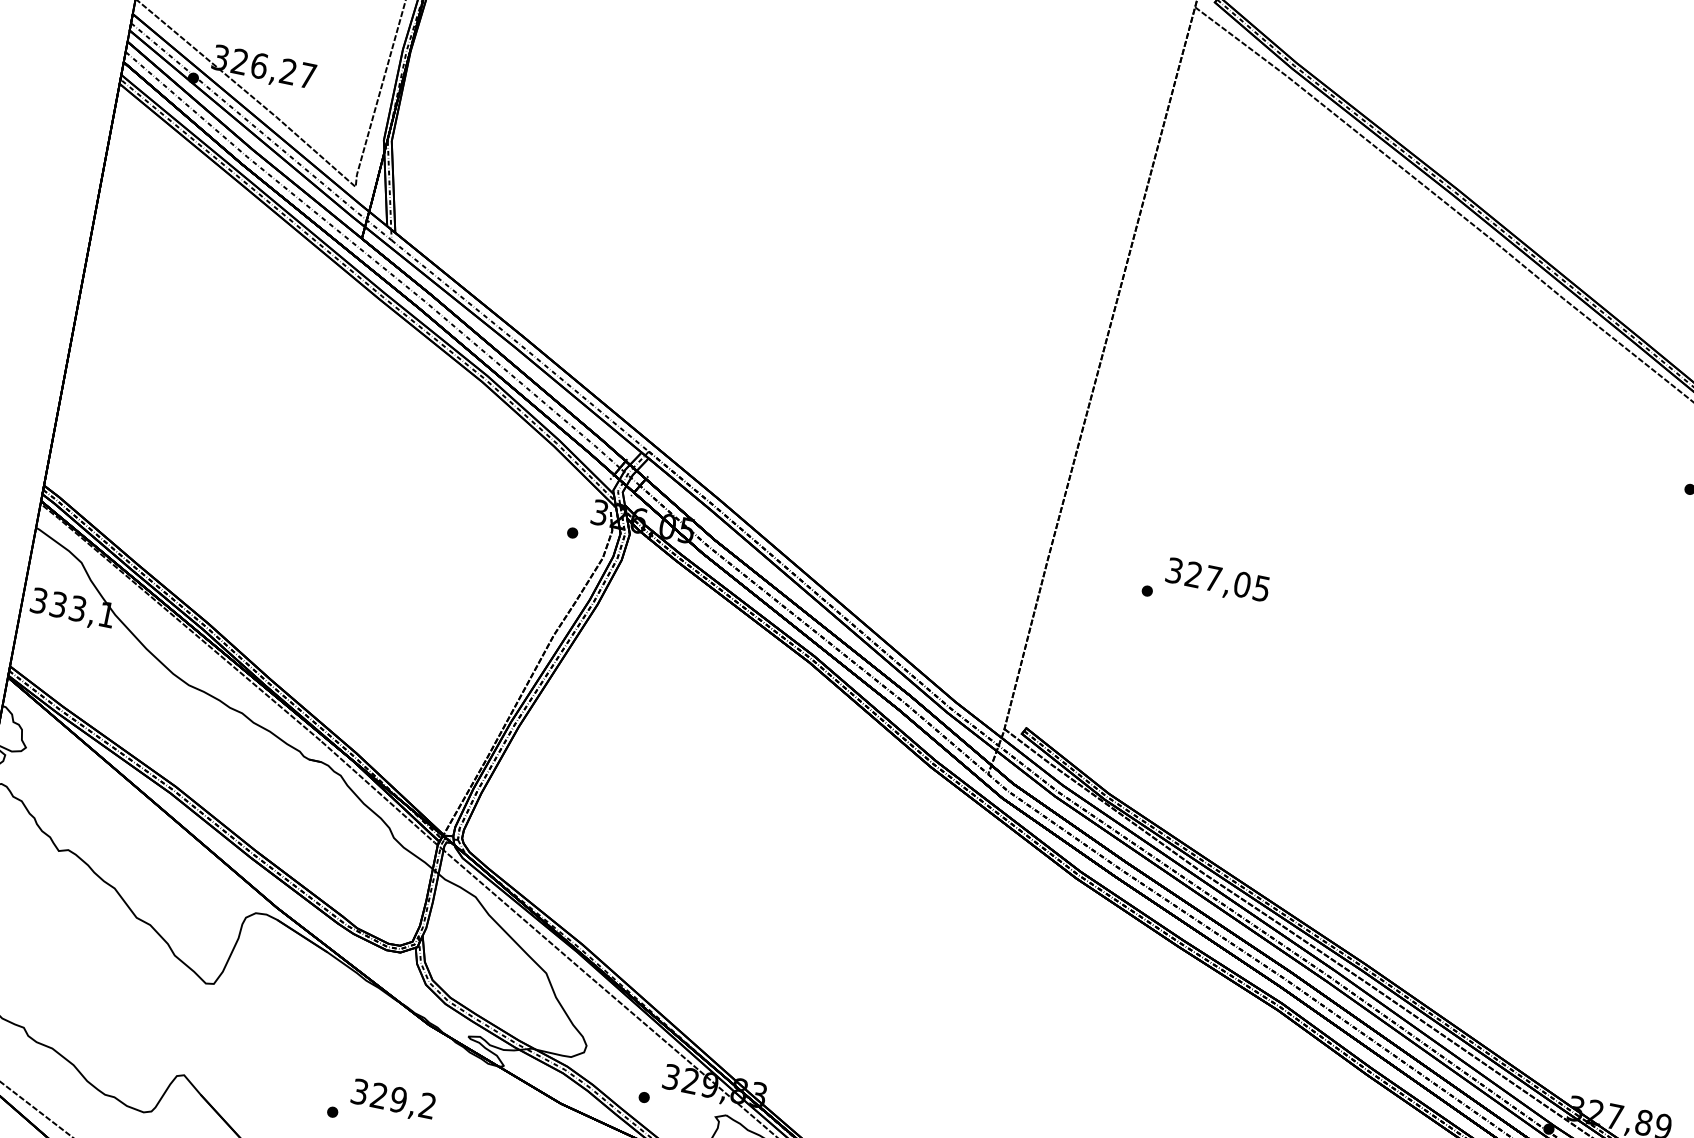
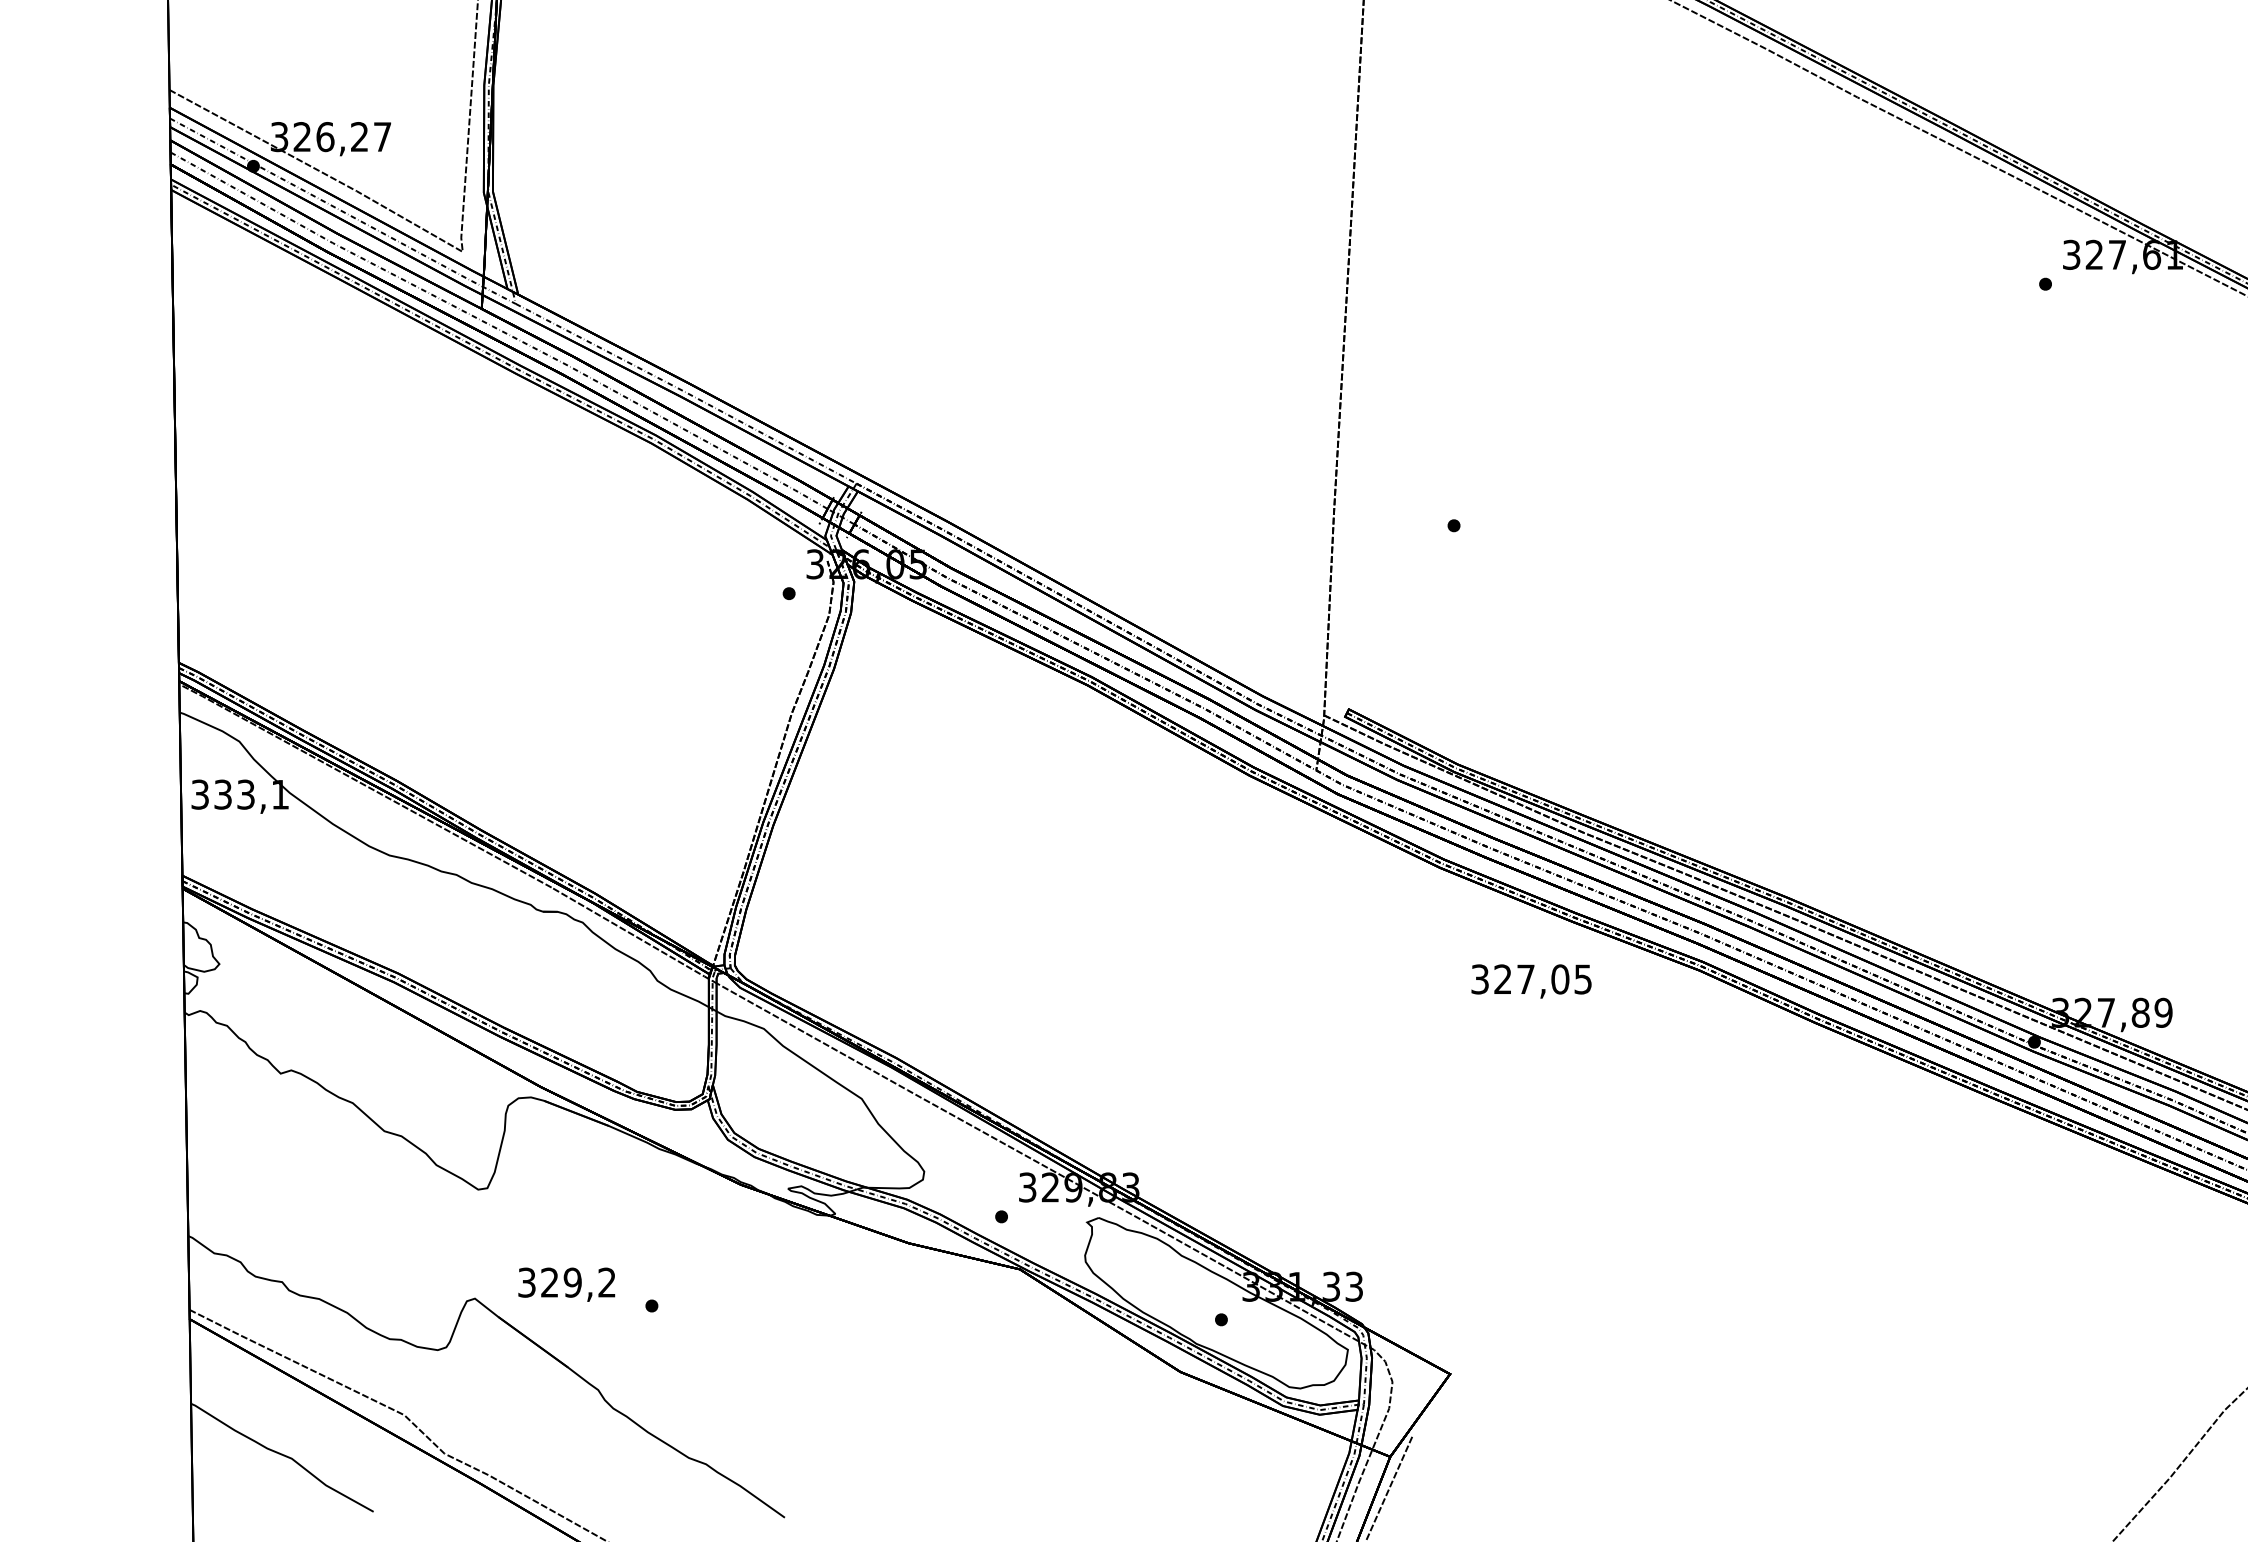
text: (1217, 581) -> (1531, 981), moved
text: (393, 1100) -> (566, 1284), moved

